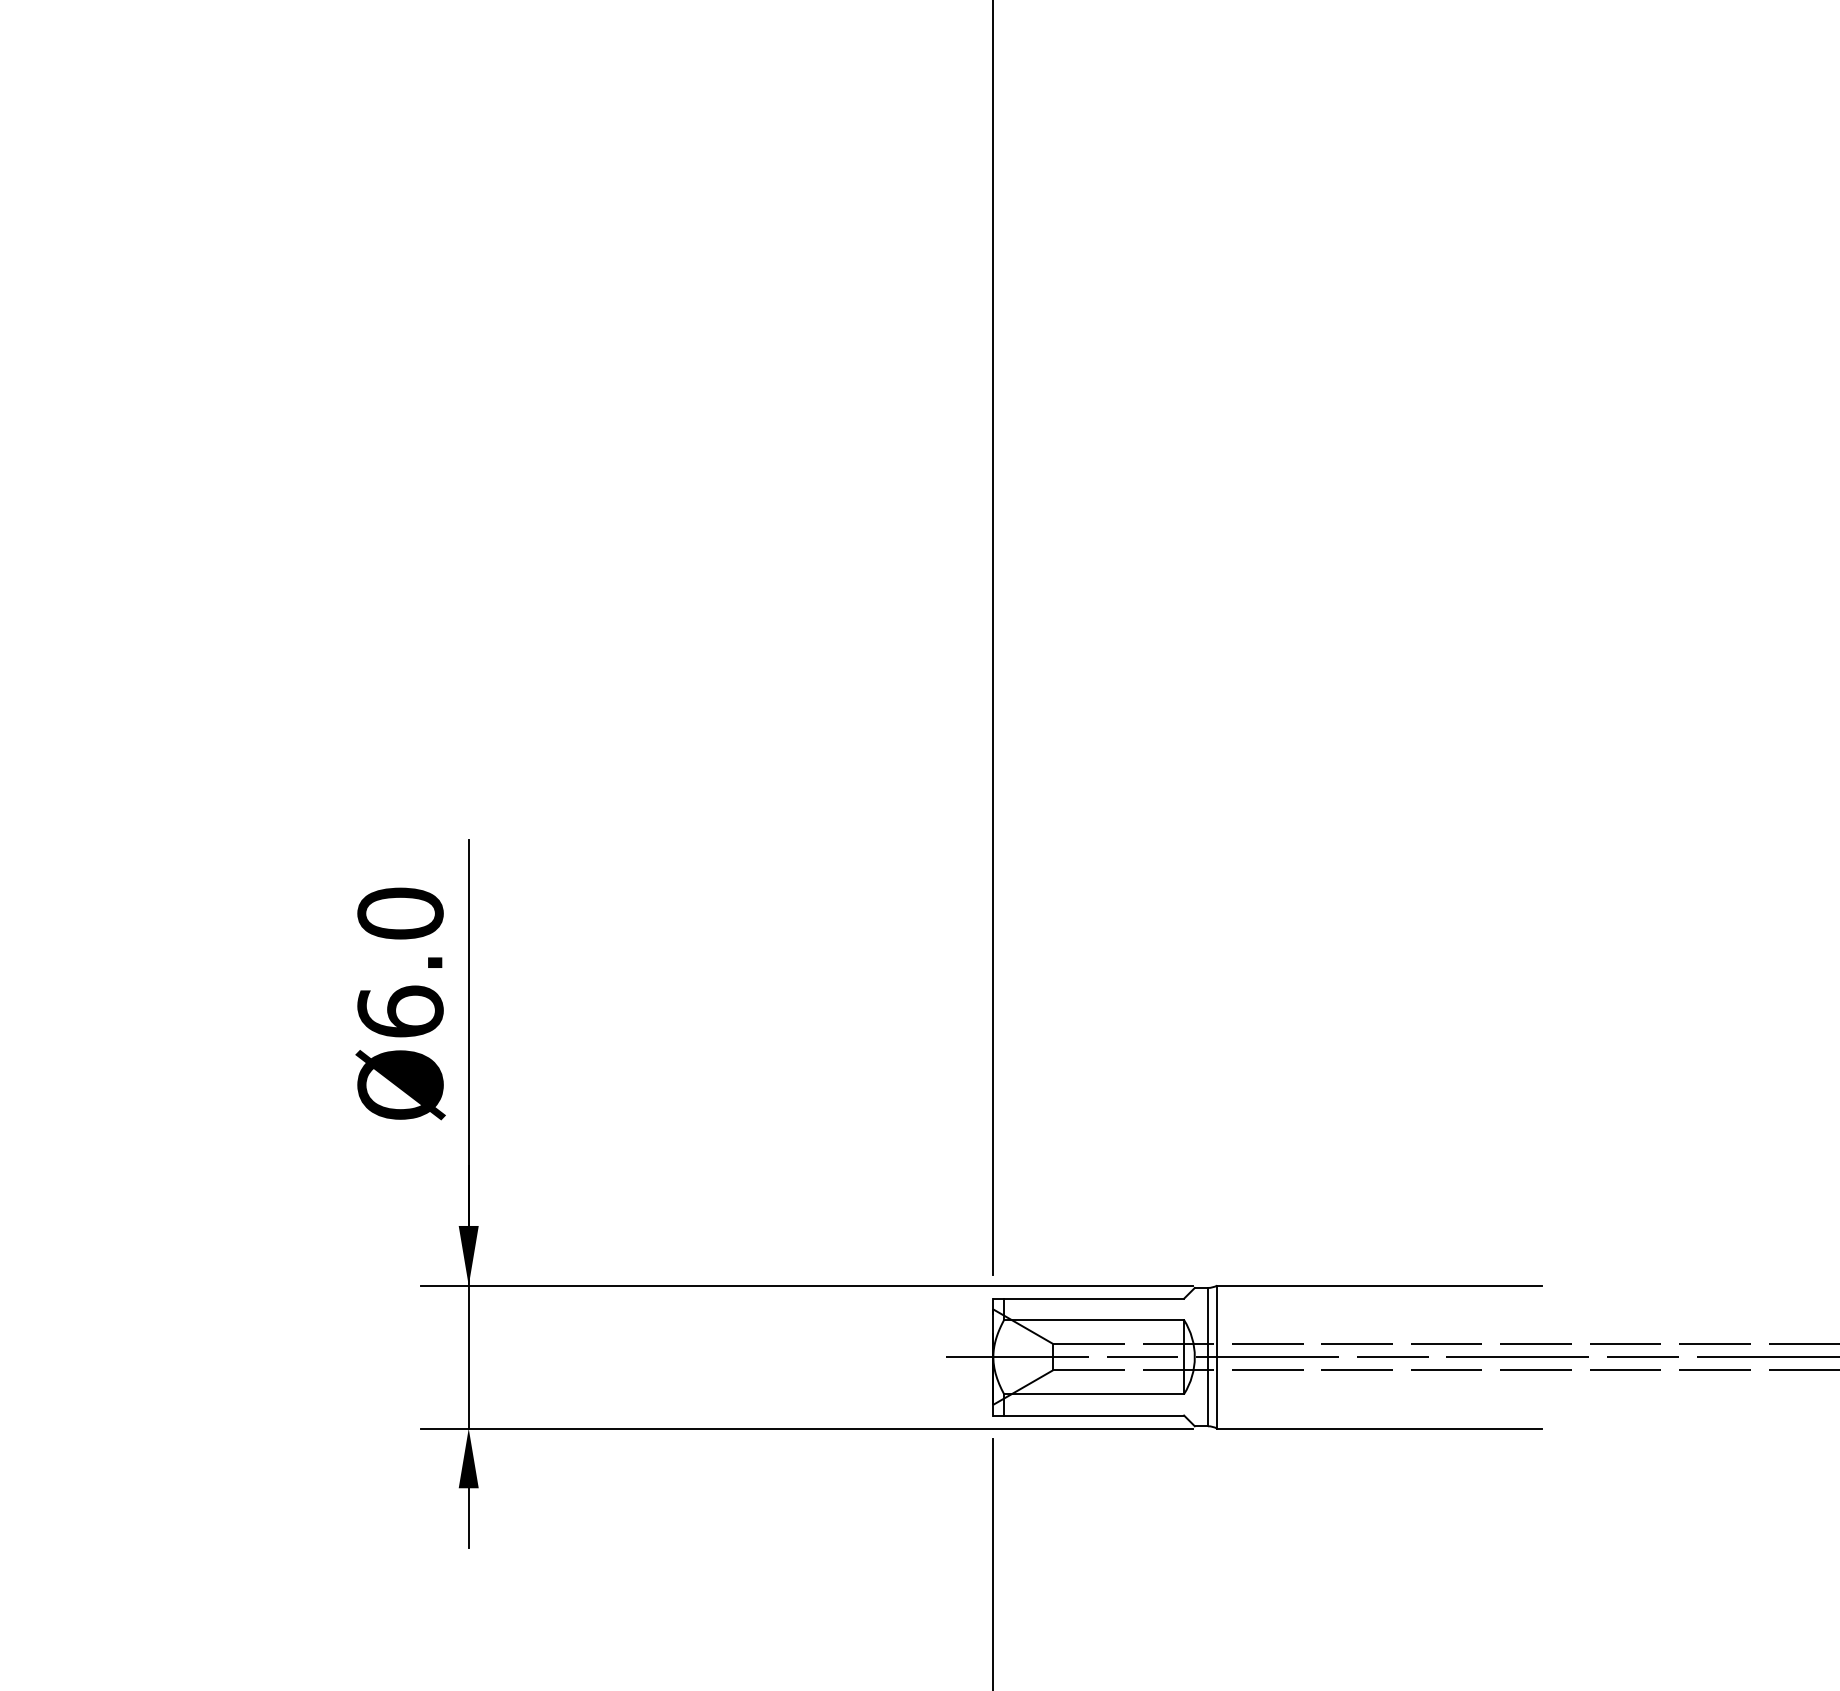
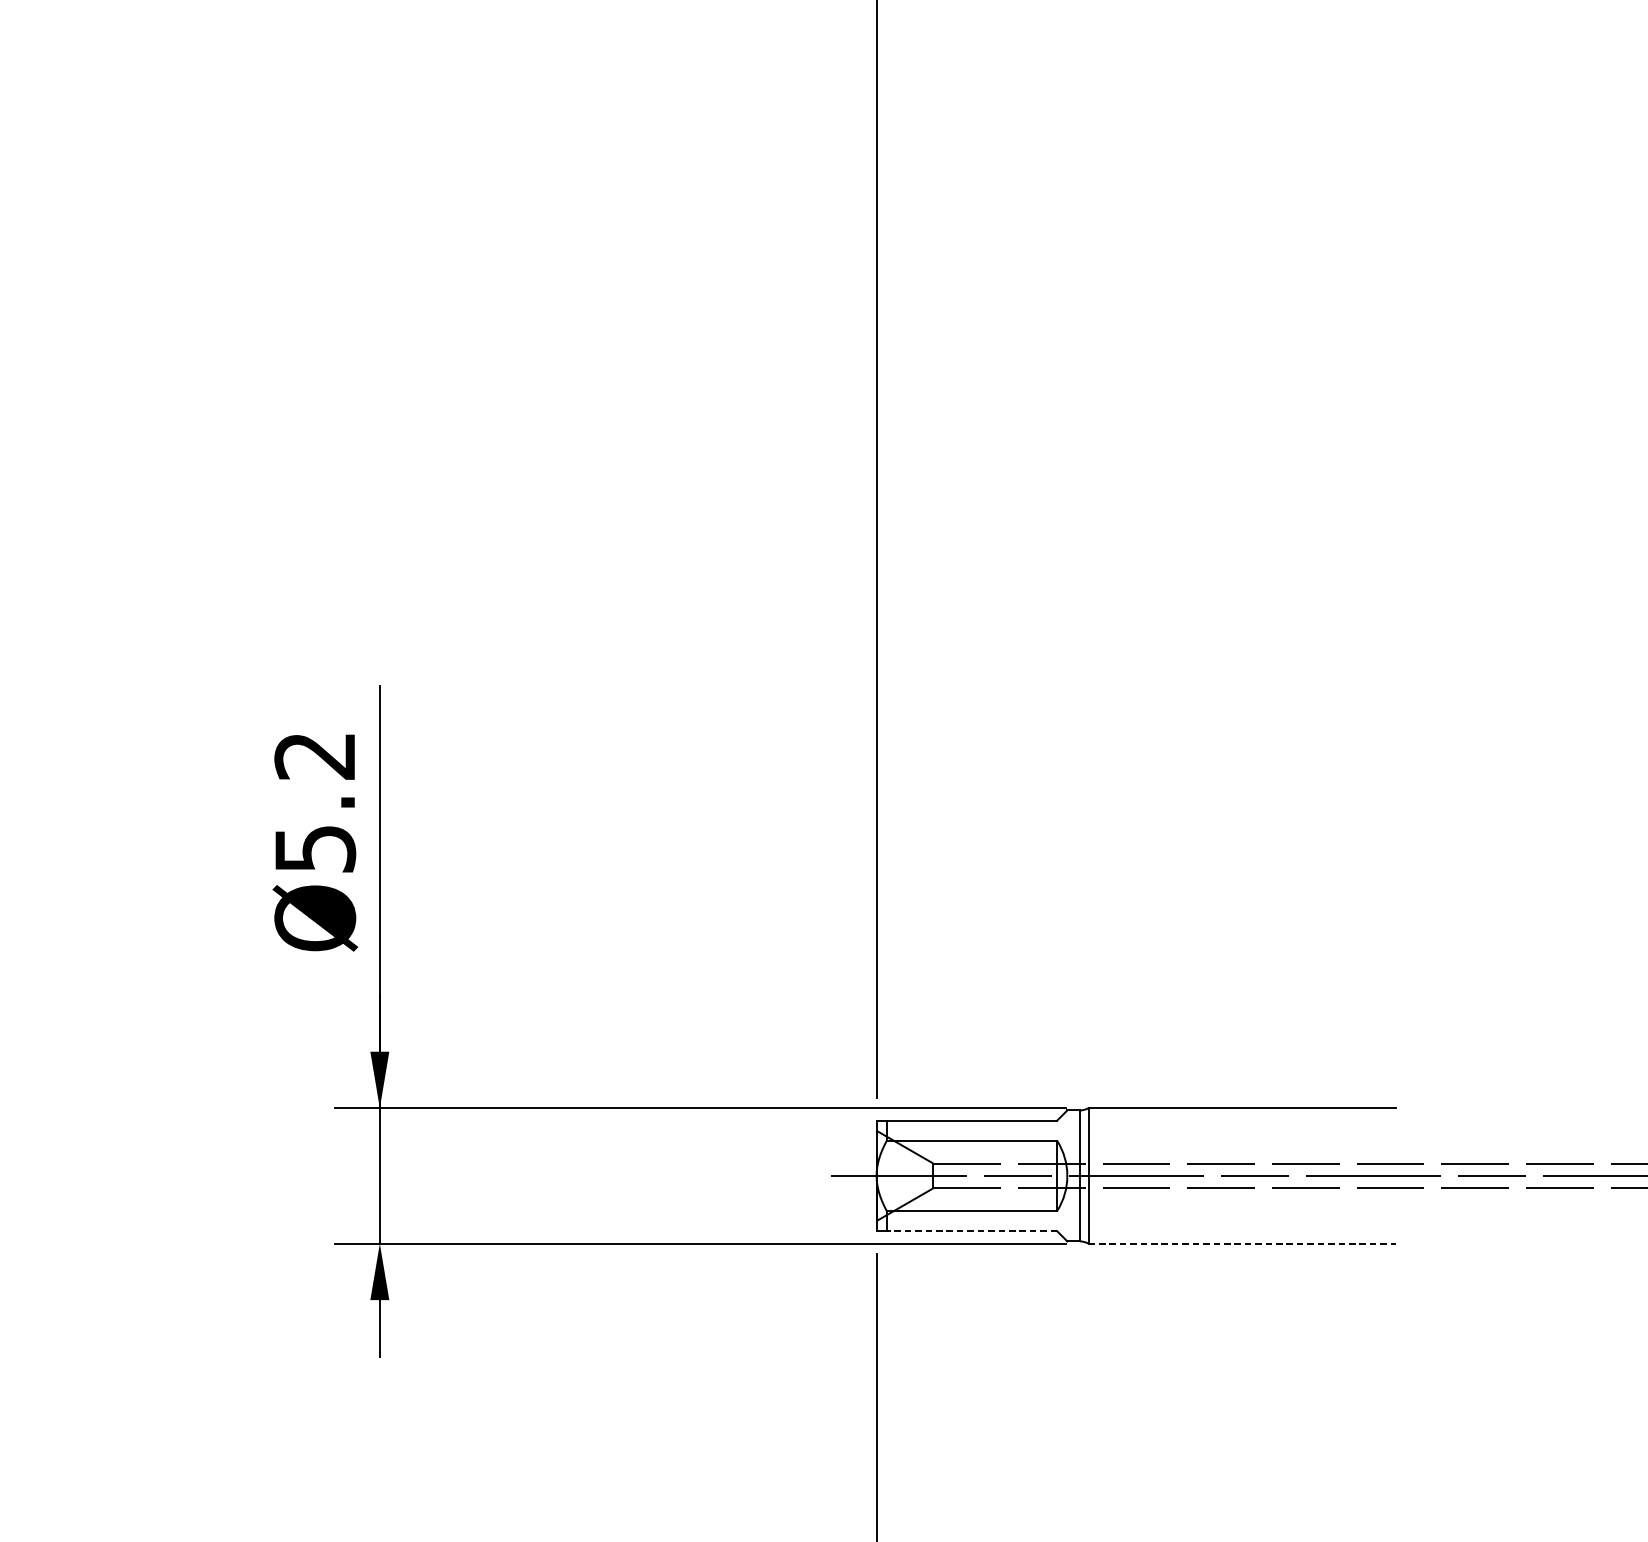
text: (400, 962) -> (315, 802), Ø6.0 -> Ø5.2
line: (1093, 1415) -> (971, 1231), solid -> dashed
line: (1379, 1428) -> (1242, 1243), solid -> dashed

